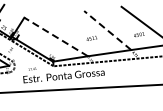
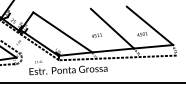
line: (107, 30) -> (112, 28), dashed -> solid
line: (55, 37) -> (62, 32), dashed -> solid

